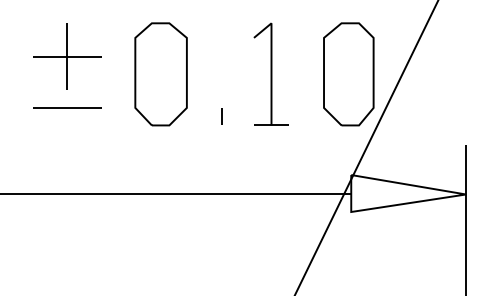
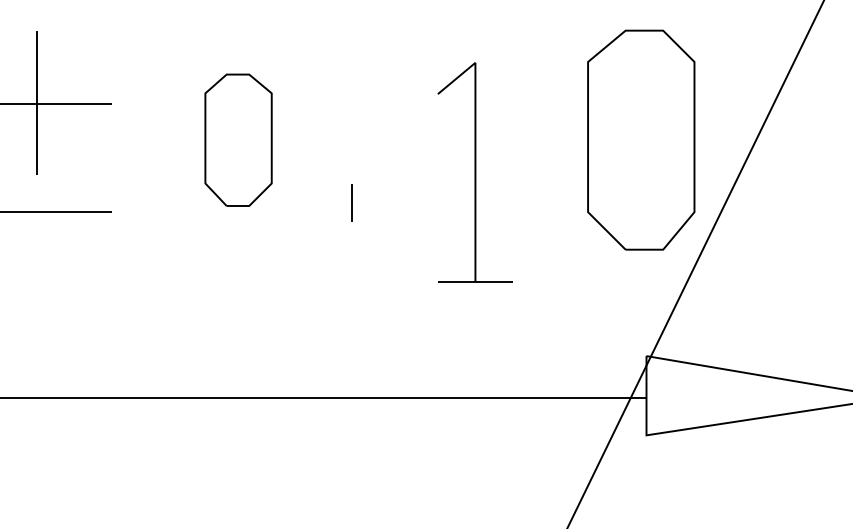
part: (270, 73) -> (473, 170), moved
part: (160, 74) -> (237, 140), size x0.6
line: (221, 116) -> (351, 202), moved

